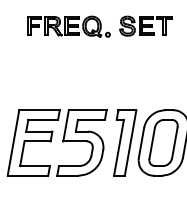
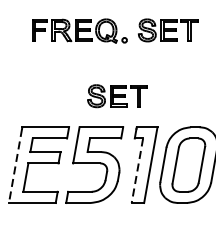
part: (101, 82) -> (117, 95), added
line: (13, 143) -> (15, 165), solid -> dashed
line: (118, 148) -> (136, 171), solid -> dashed

